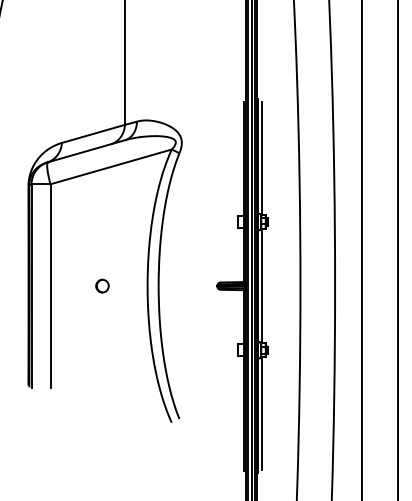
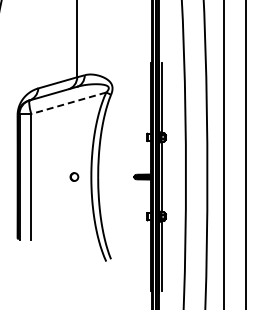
line: (110, 167) -> (68, 103), solid -> dashed
part: (102, 285) -> (74, 176), moved

